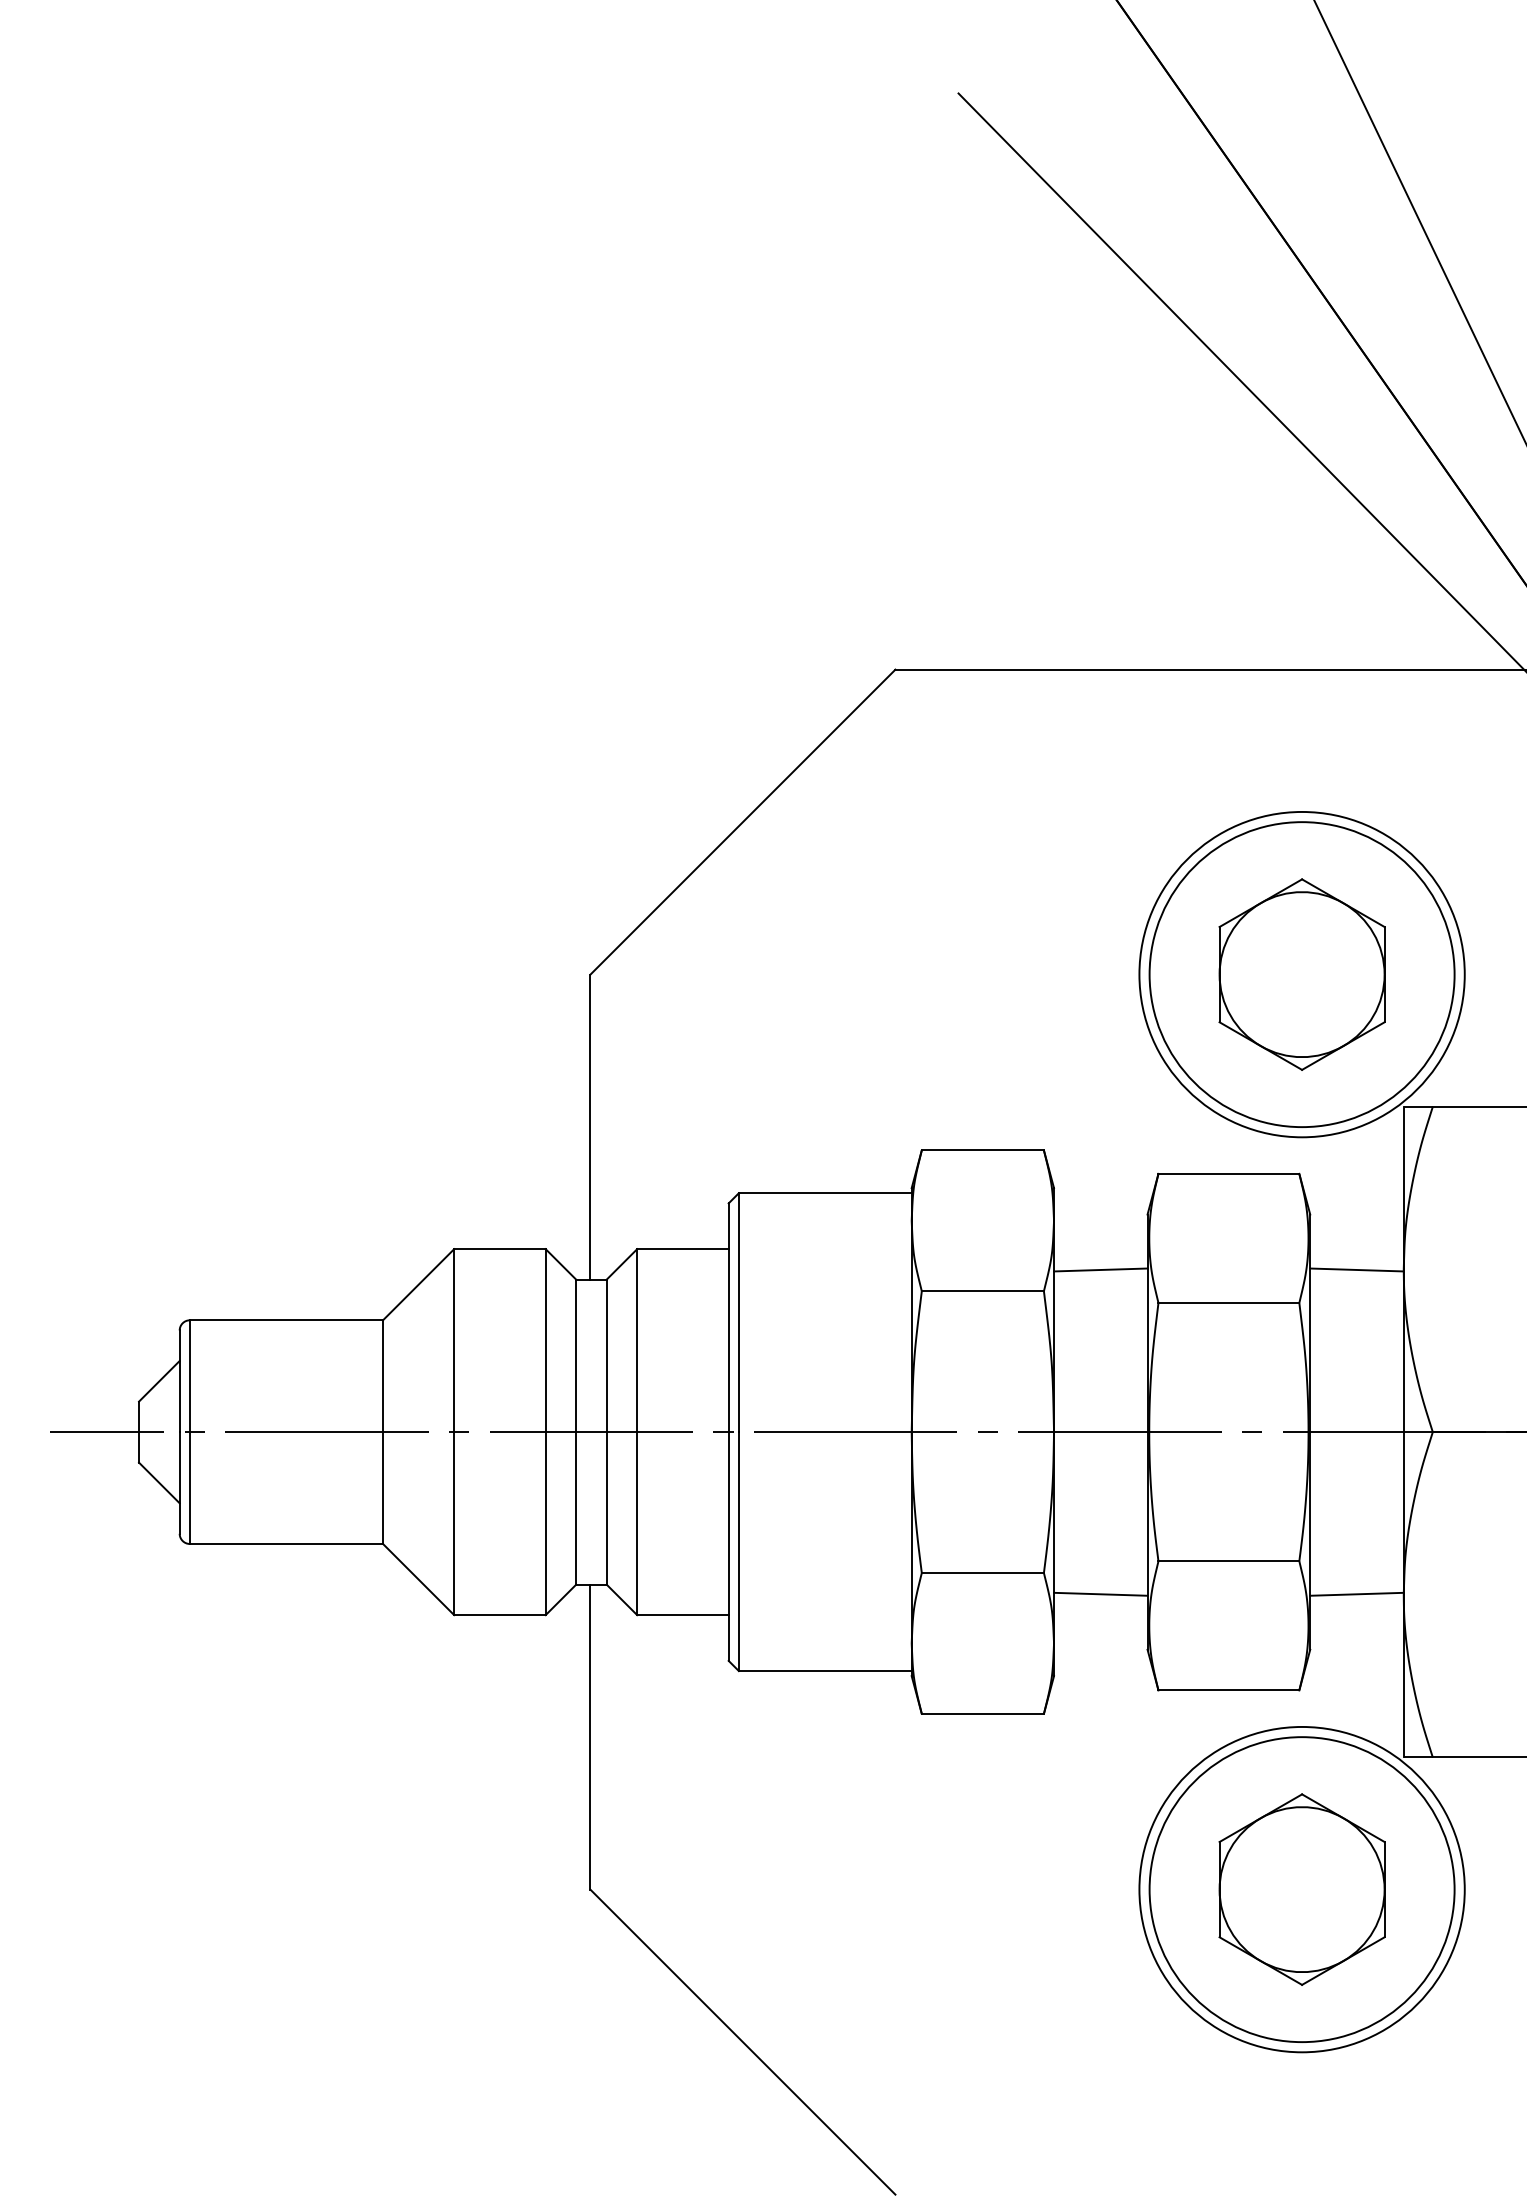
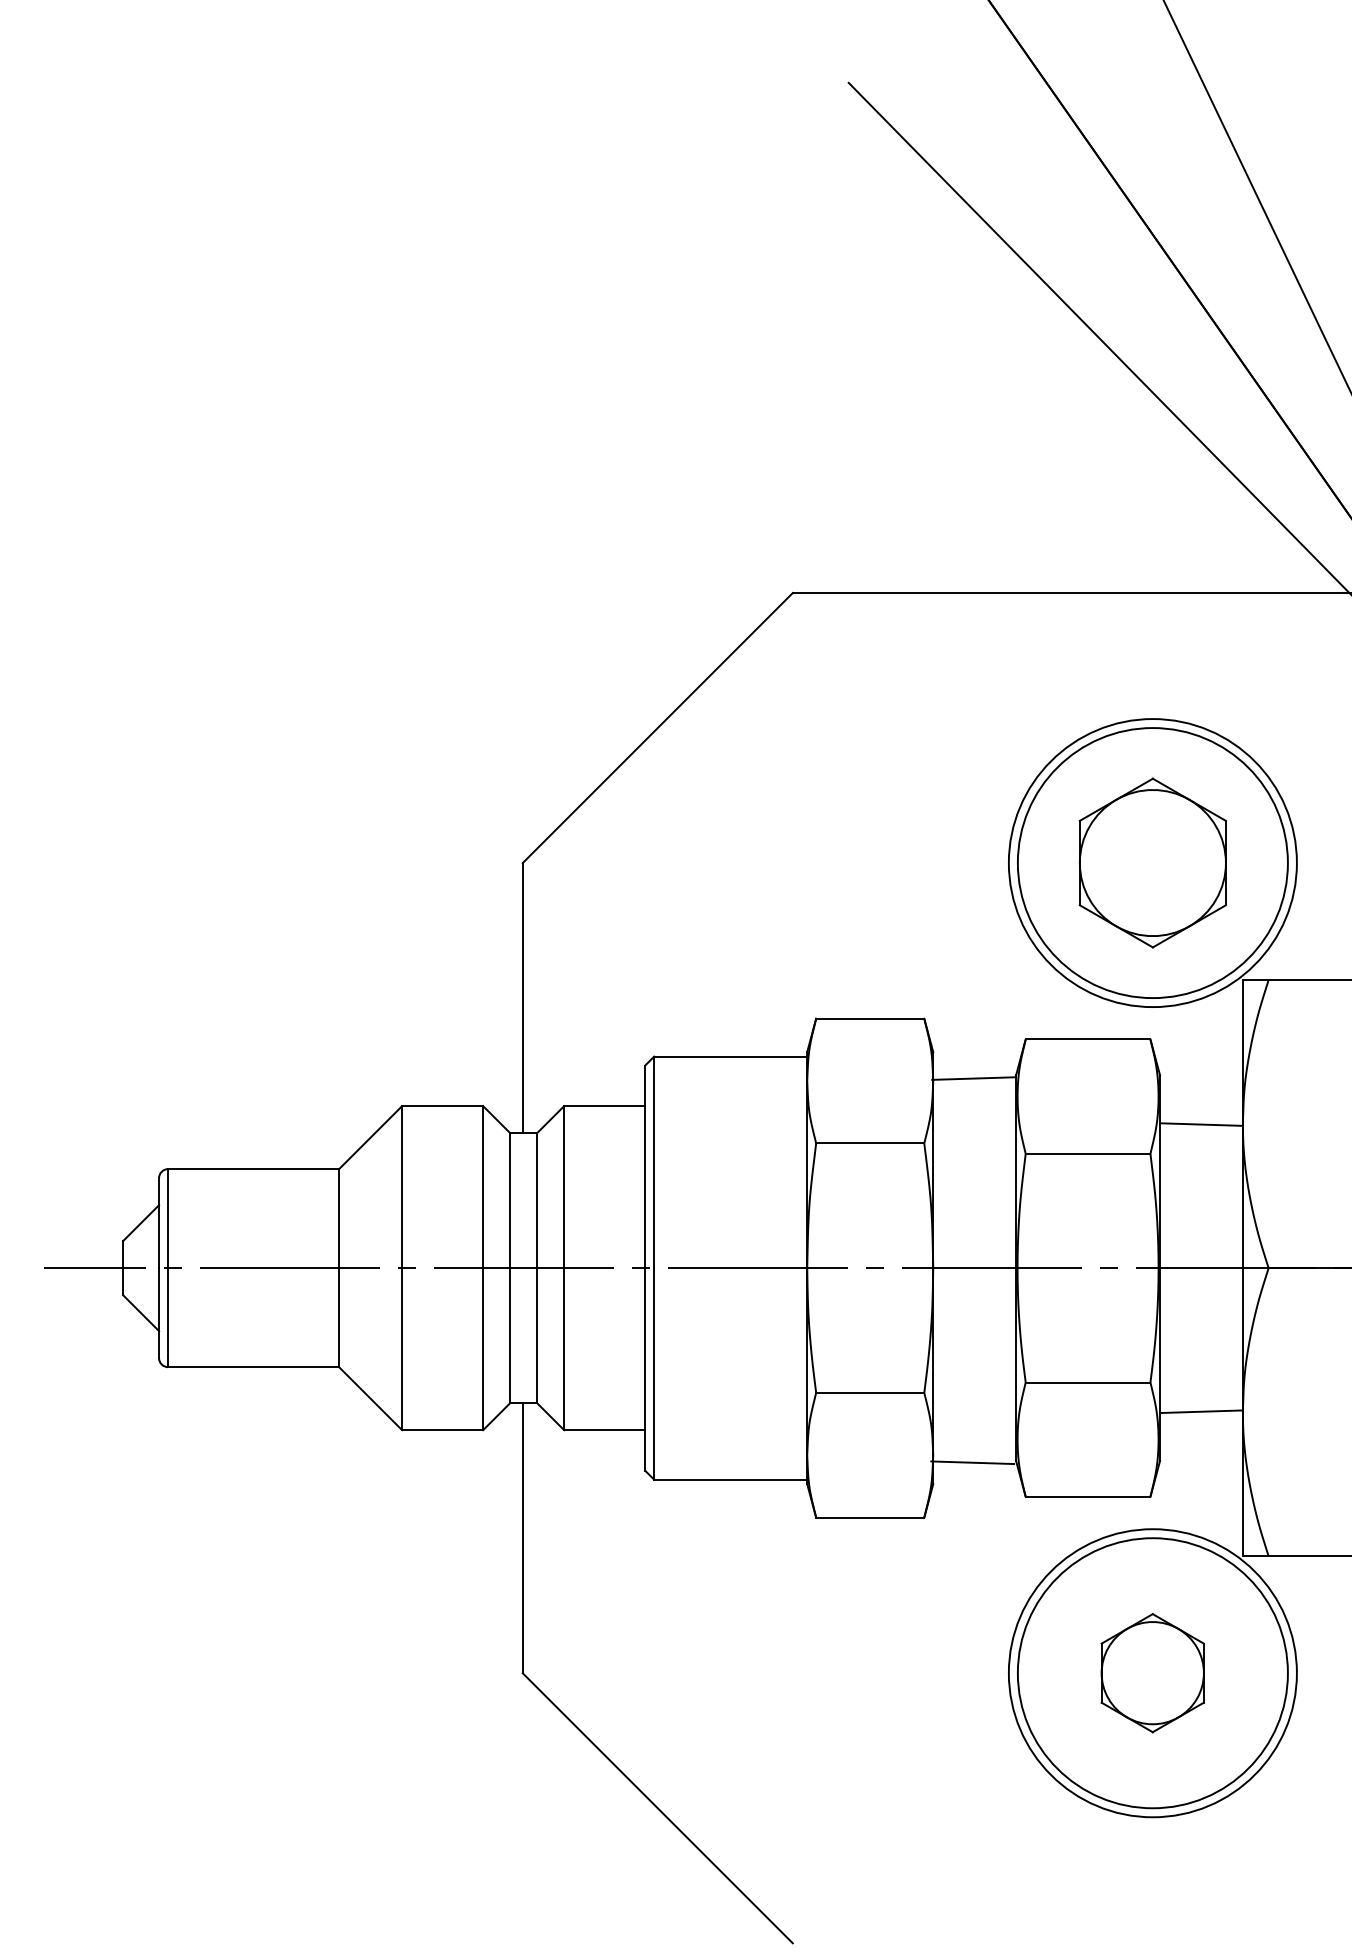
line: (1100, 1269) -> (973, 1078), moved
line: (1100, 1594) -> (972, 1462), moved
part: (1301, 1888) -> (1152, 1672), size x0.7

